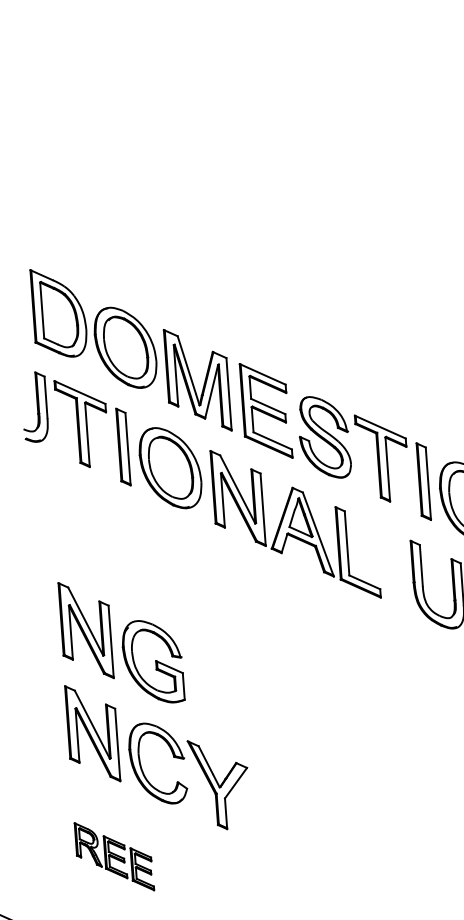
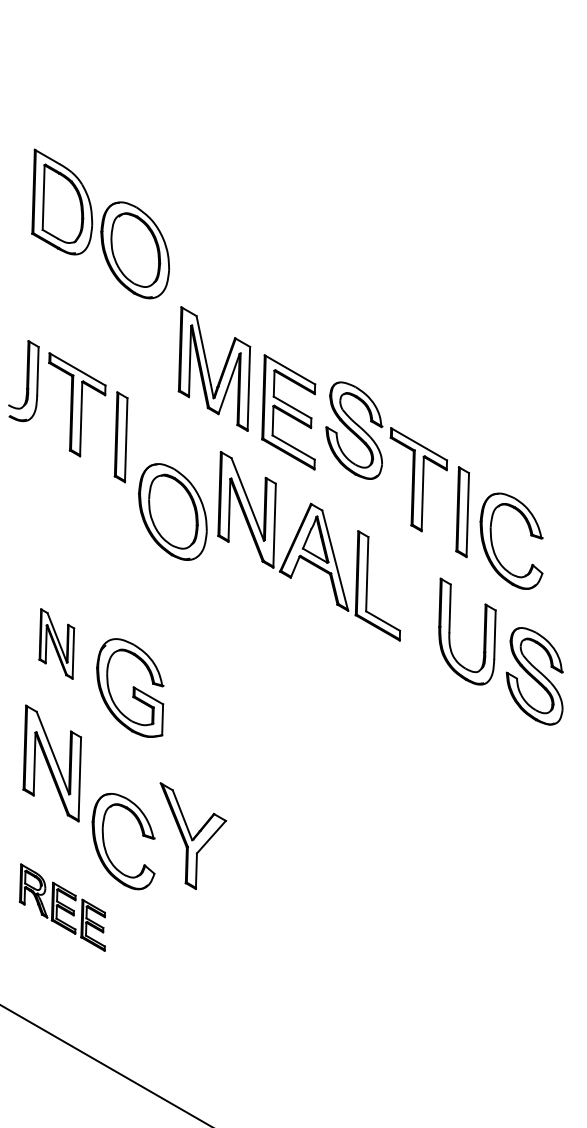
part: (93, 327) -> (100, 223), moved
part: (324, 437) -> (354, 430), moved
part: (170, 467) -> (172, 511), moved
part: (85, 630) -> (56, 643), size x0.6
part: (142, 768) -> (105, 845), moved

